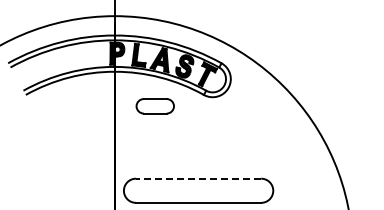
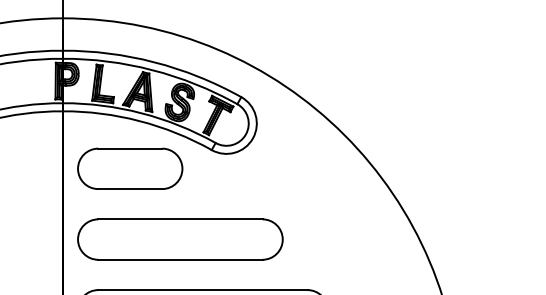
part: (155, 106) -> (130, 169), size x1.67
part: (185, 148) -> (181, 239), added
line: (198, 178) -> (202, 289), dashed -> solid

